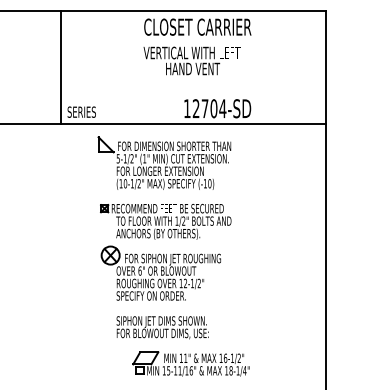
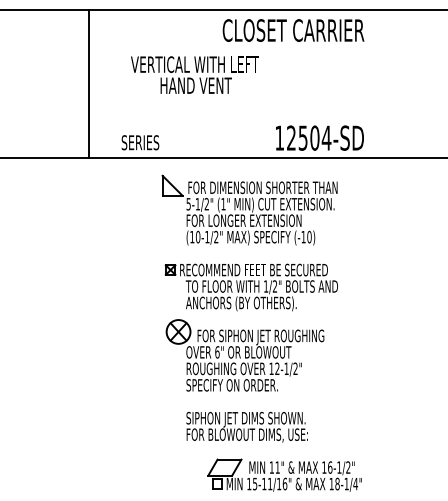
text: (191, 60) -> (194, 74), moved
line: (60, 67) -> (88, 83), moved
text: (204, 108) -> (302, 137), 12704-SD -> 12504-SD

